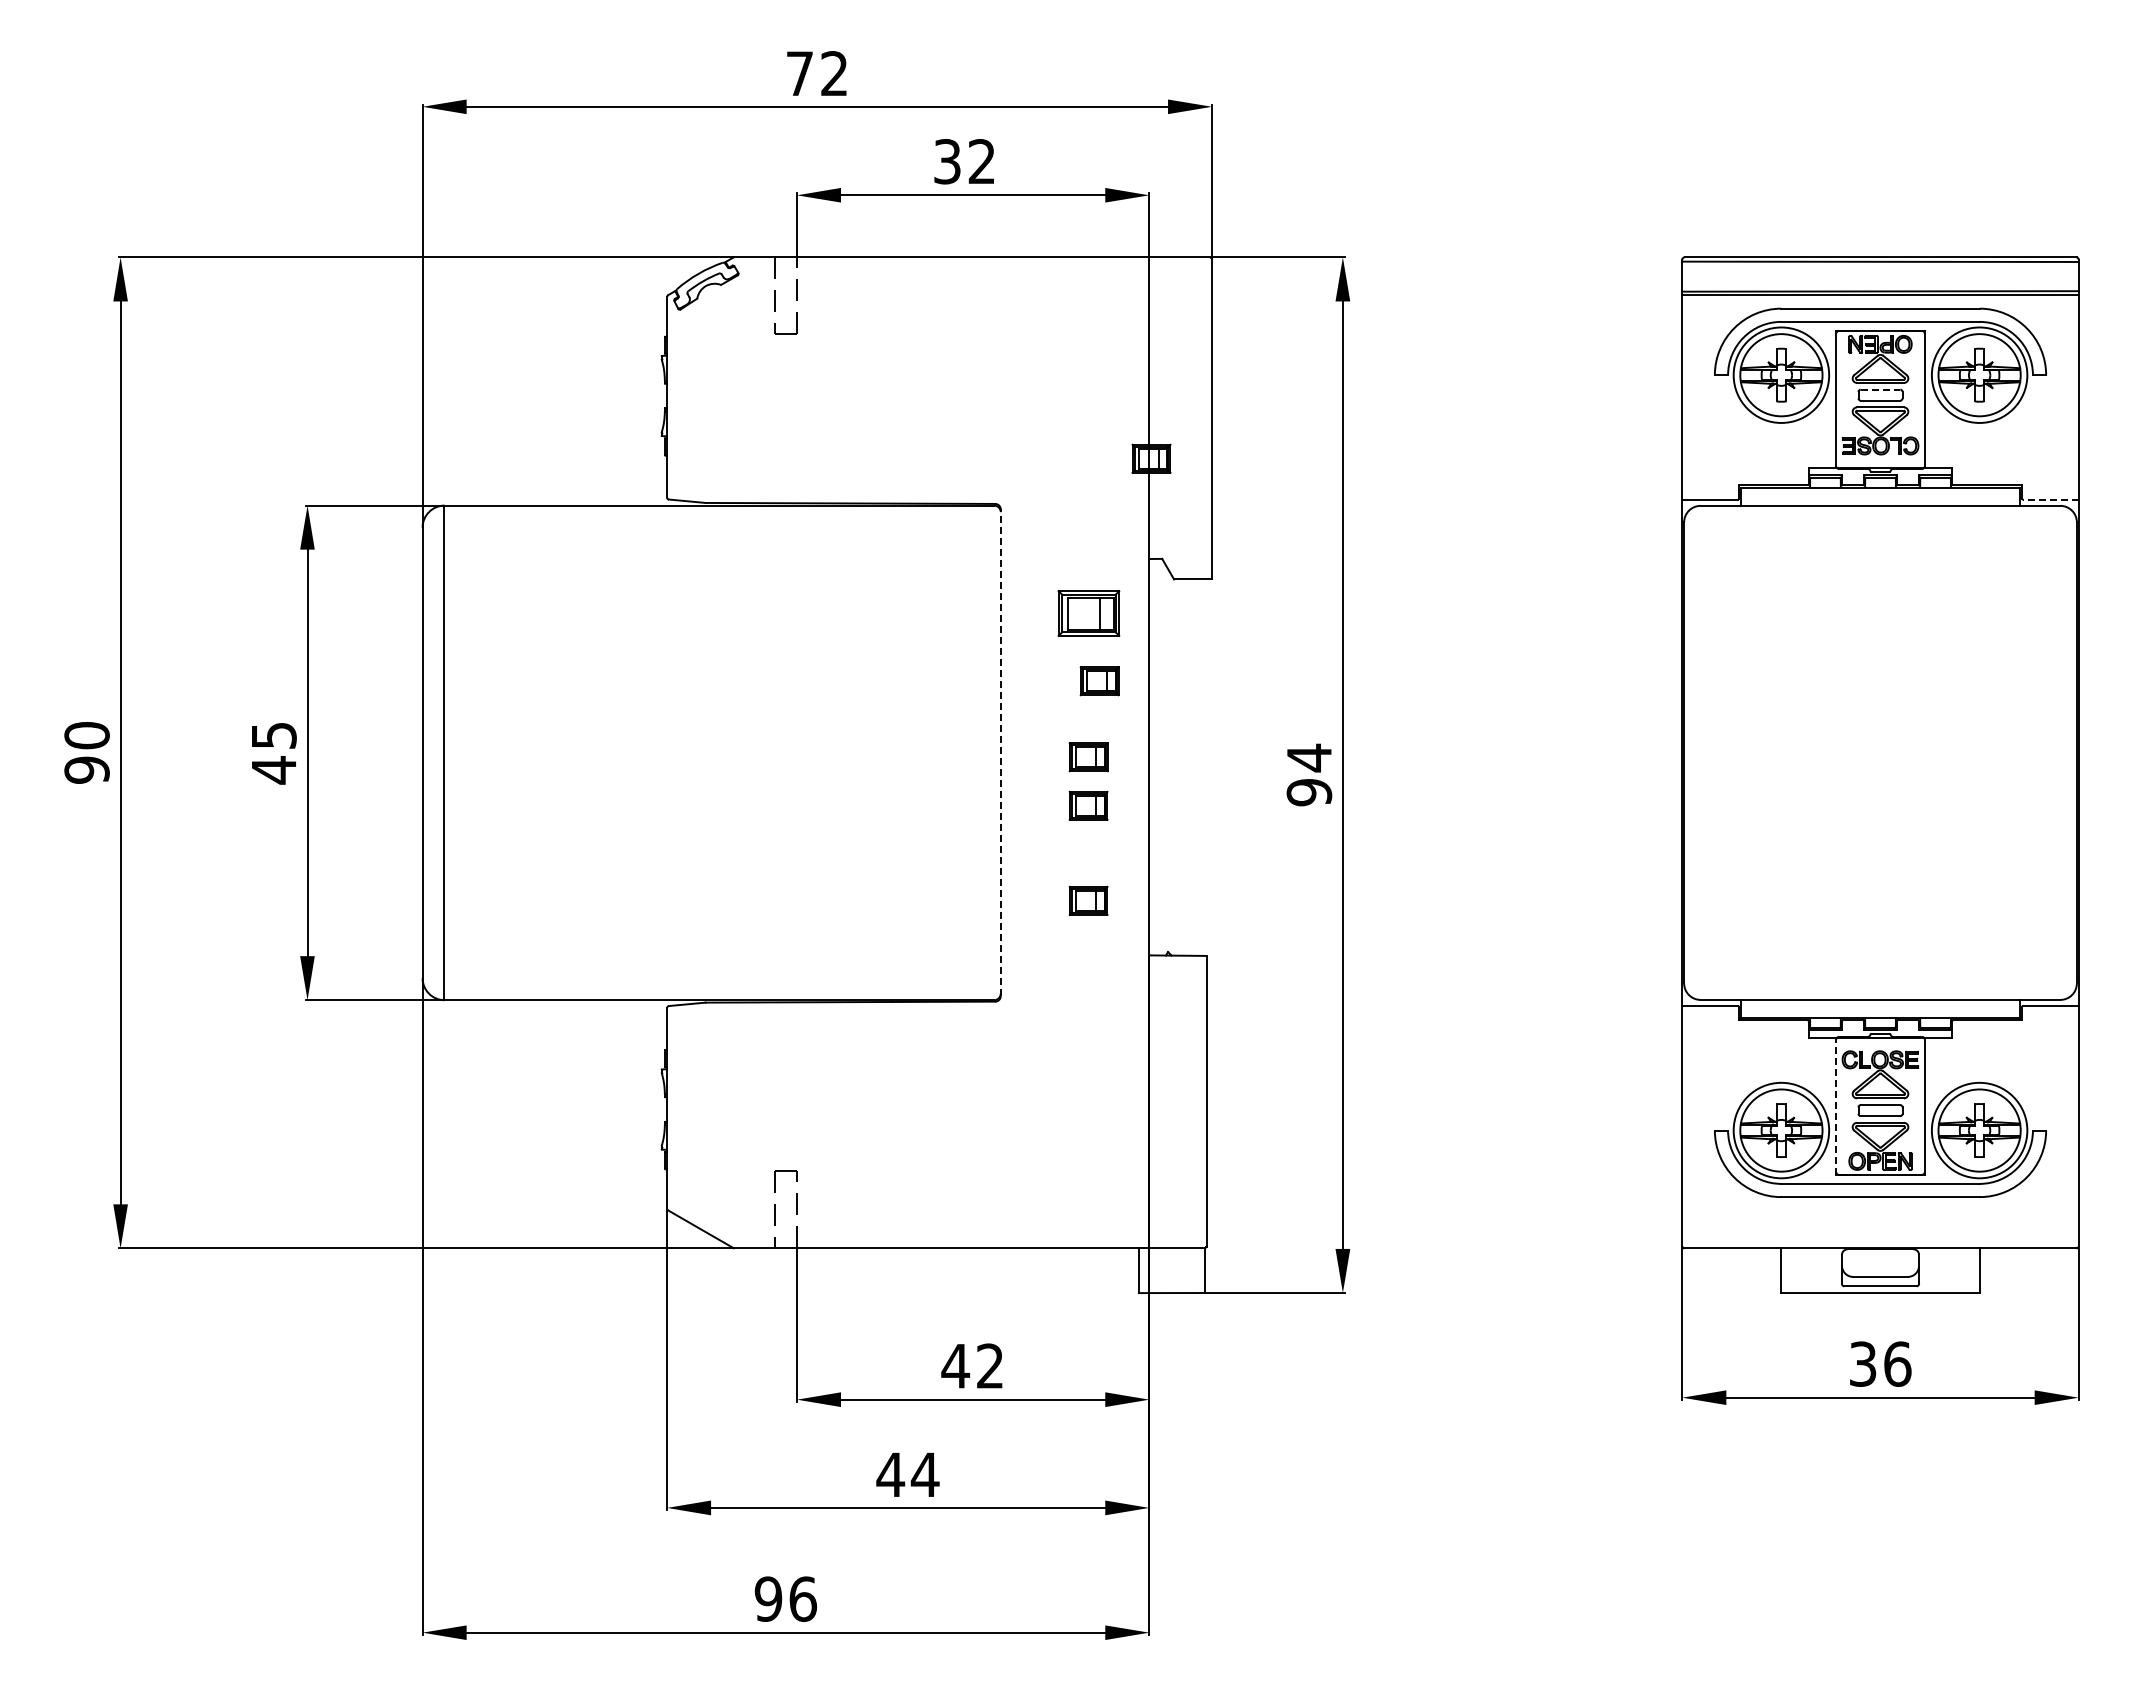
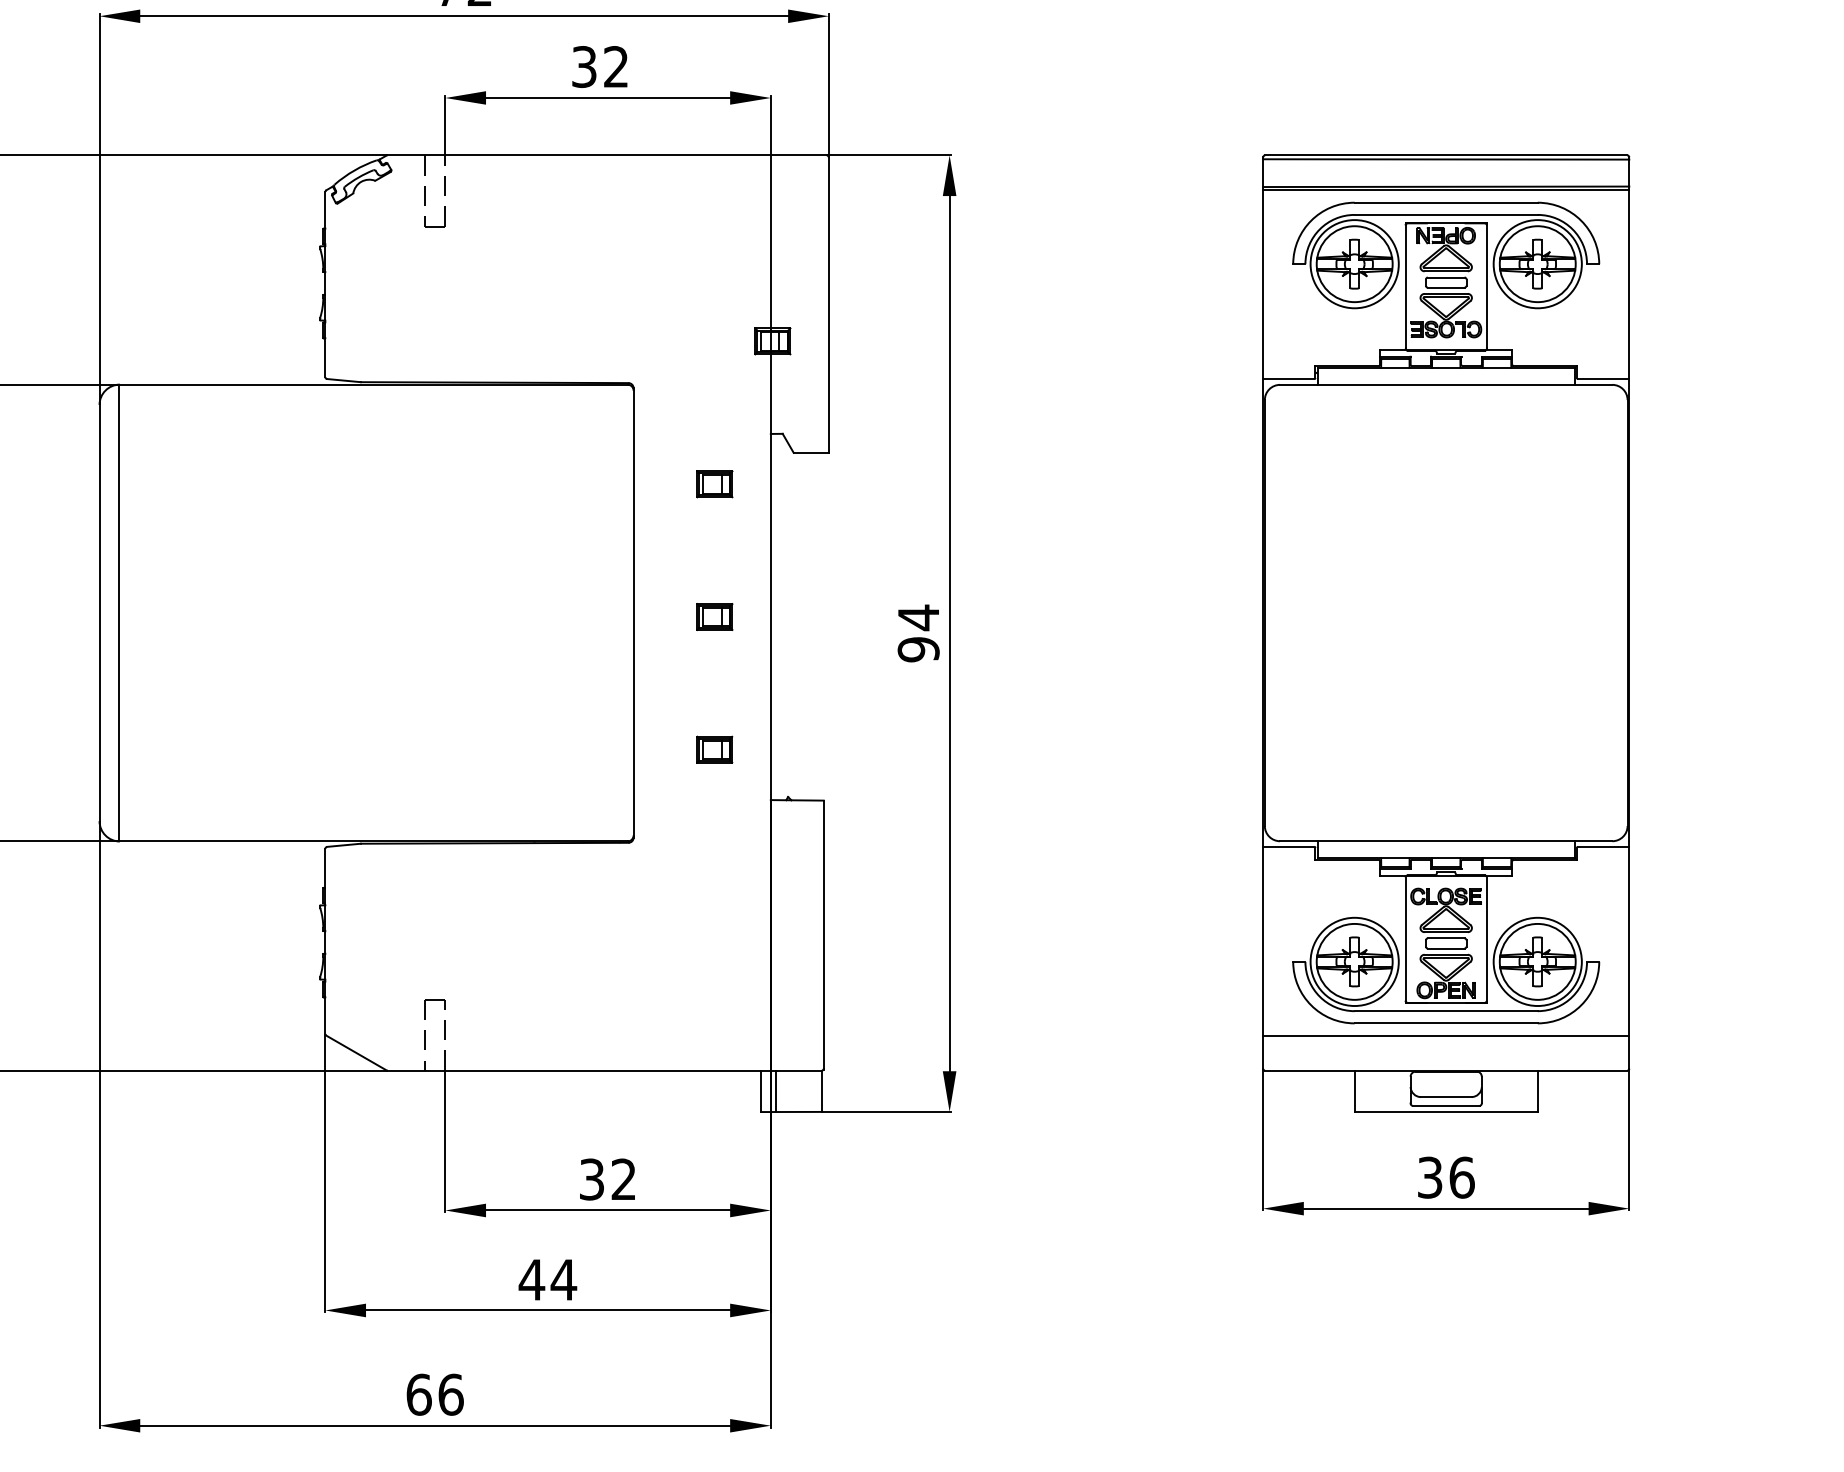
line: (1880, 389) -> (1446, 277), dashed -> solid
line: (2050, 499) -> (1603, 378), dashed -> solid
part: (1088, 613) -> (714, 484), size x0.62
part: (1099, 681) -> (724, 547), removed
line: (1000, 752) -> (633, 612), dashed -> solid
part: (1088, 805) -> (714, 661), removed
line: (1836, 1107) -> (1405, 940), dashed -> solid
line: (1880, 1210) -> (1446, 1035), added
line: (1155, 1270) -> (776, 1091), added
text: (955, 1365) -> (591, 1178), 42 -> 32
text: (768, 1598) -> (419, 1394), 96 -> 66

